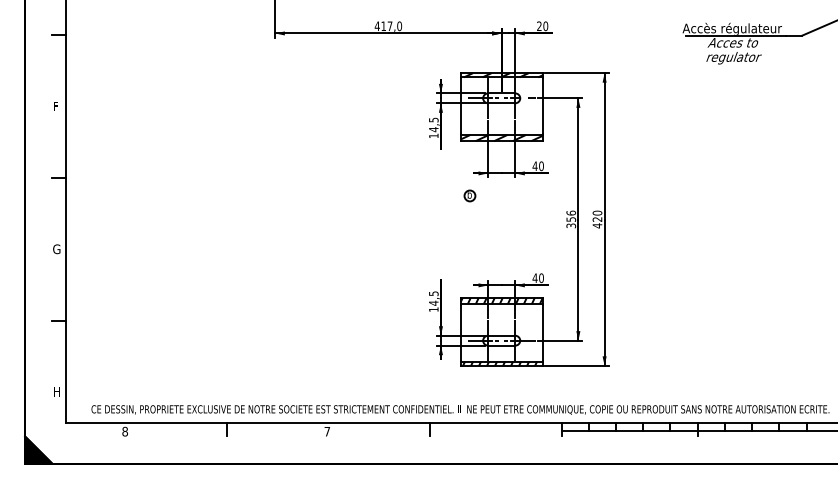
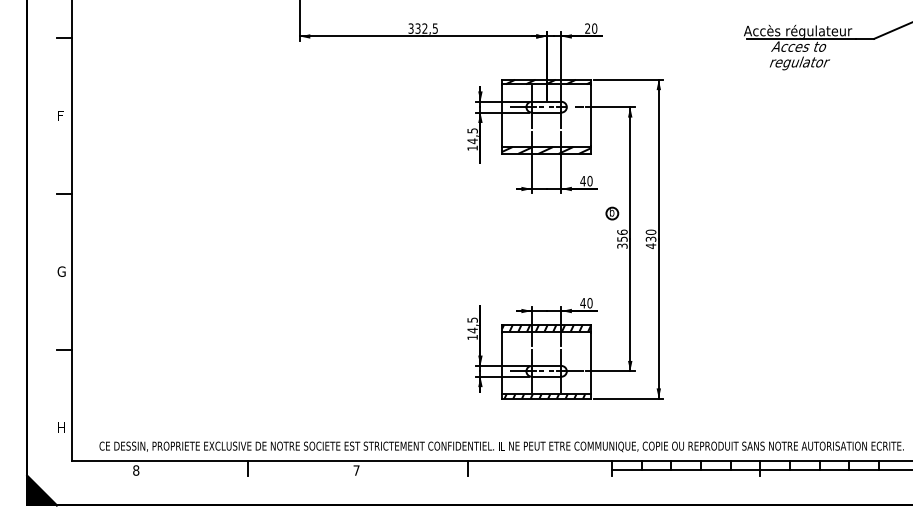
text: (388, 26) -> (423, 28), 417,0 -> 332,5
part: (469, 195) -> (611, 213), moved
text: (597, 219) -> (651, 239), 420 -> 430

